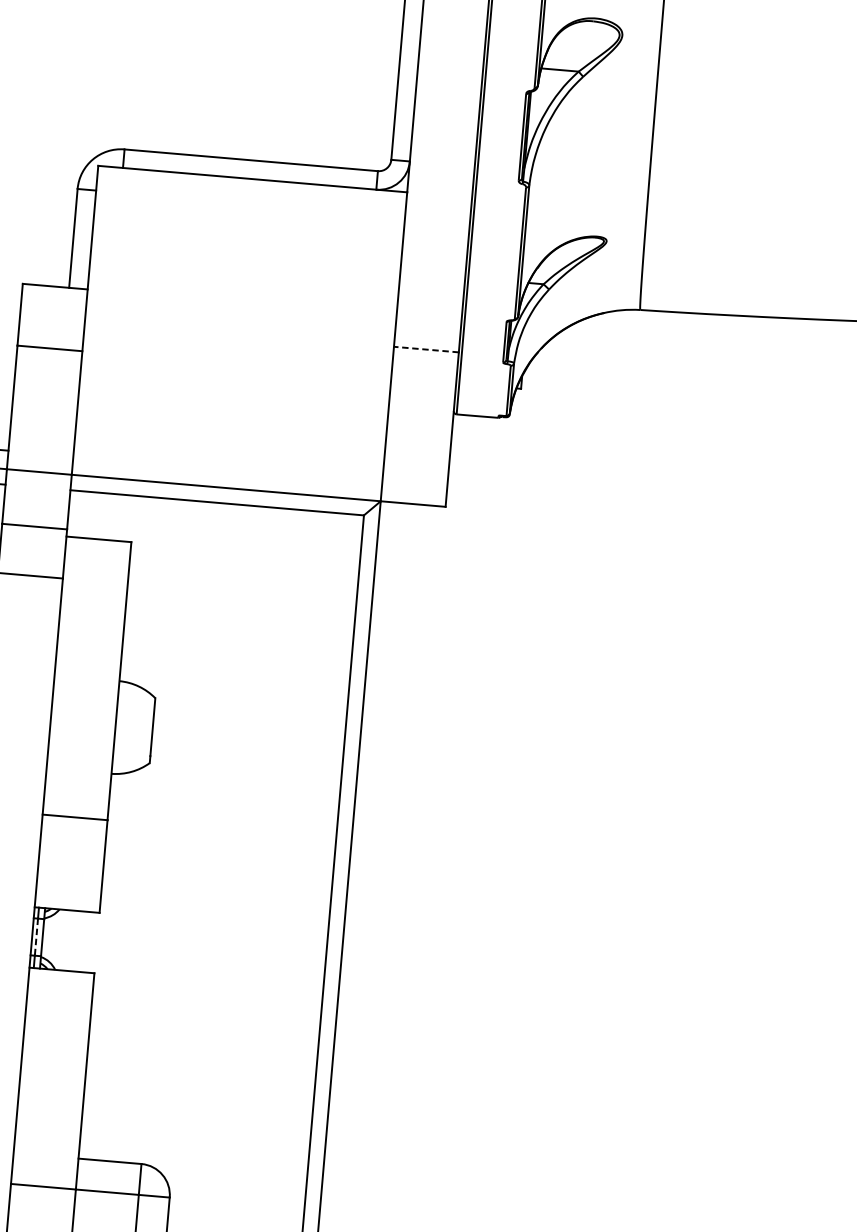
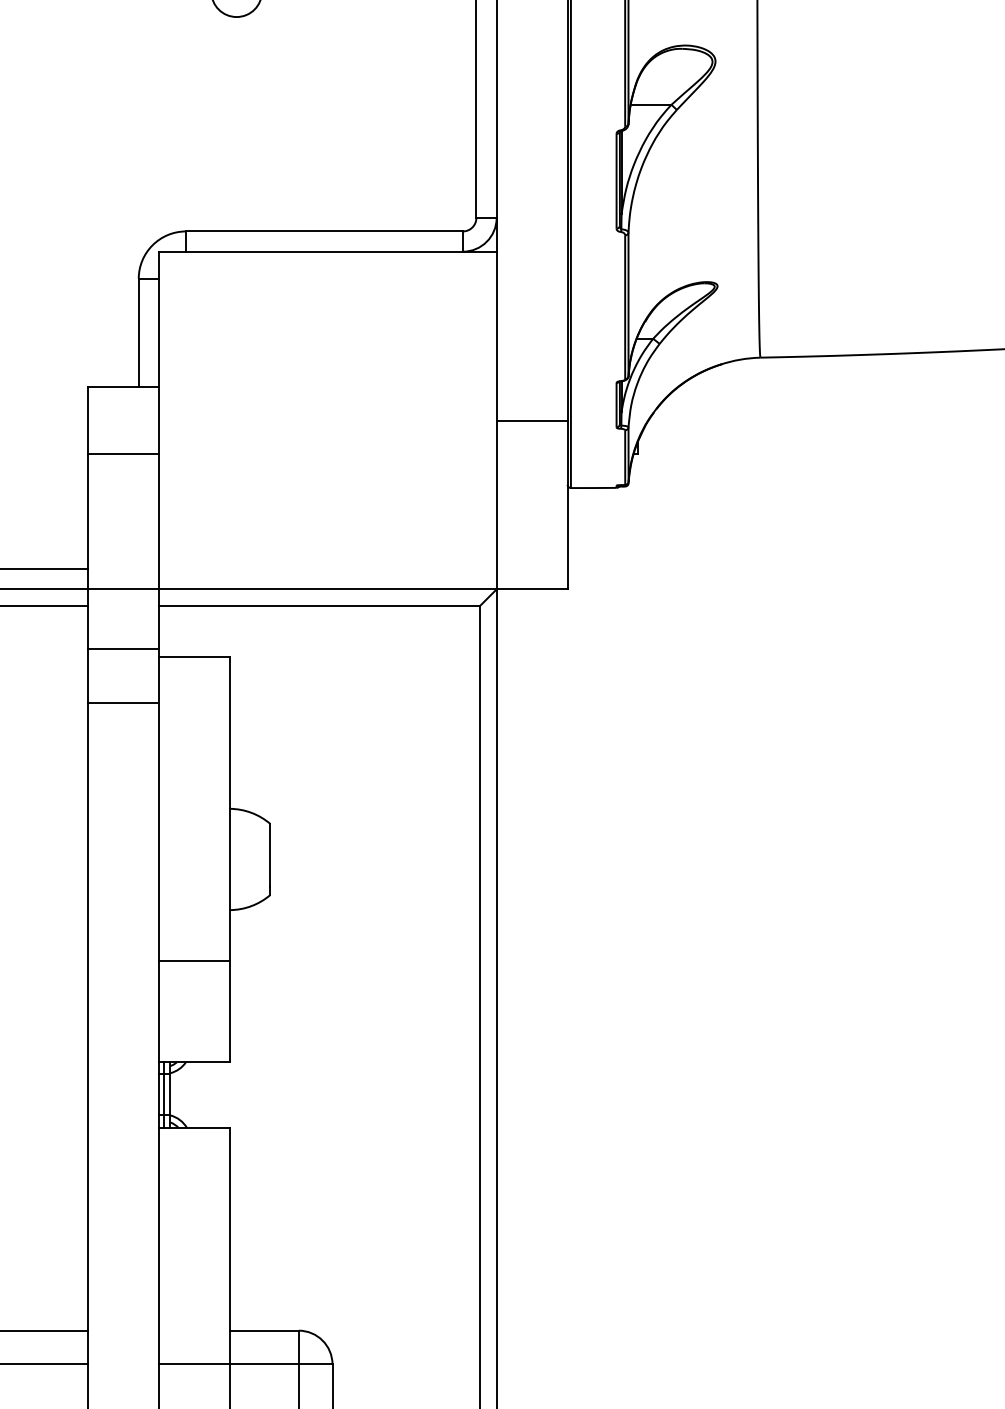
line: (425, 349) -> (531, 420), dashed -> solid
line: (36, 937) -> (163, 1094), dashed -> solid

